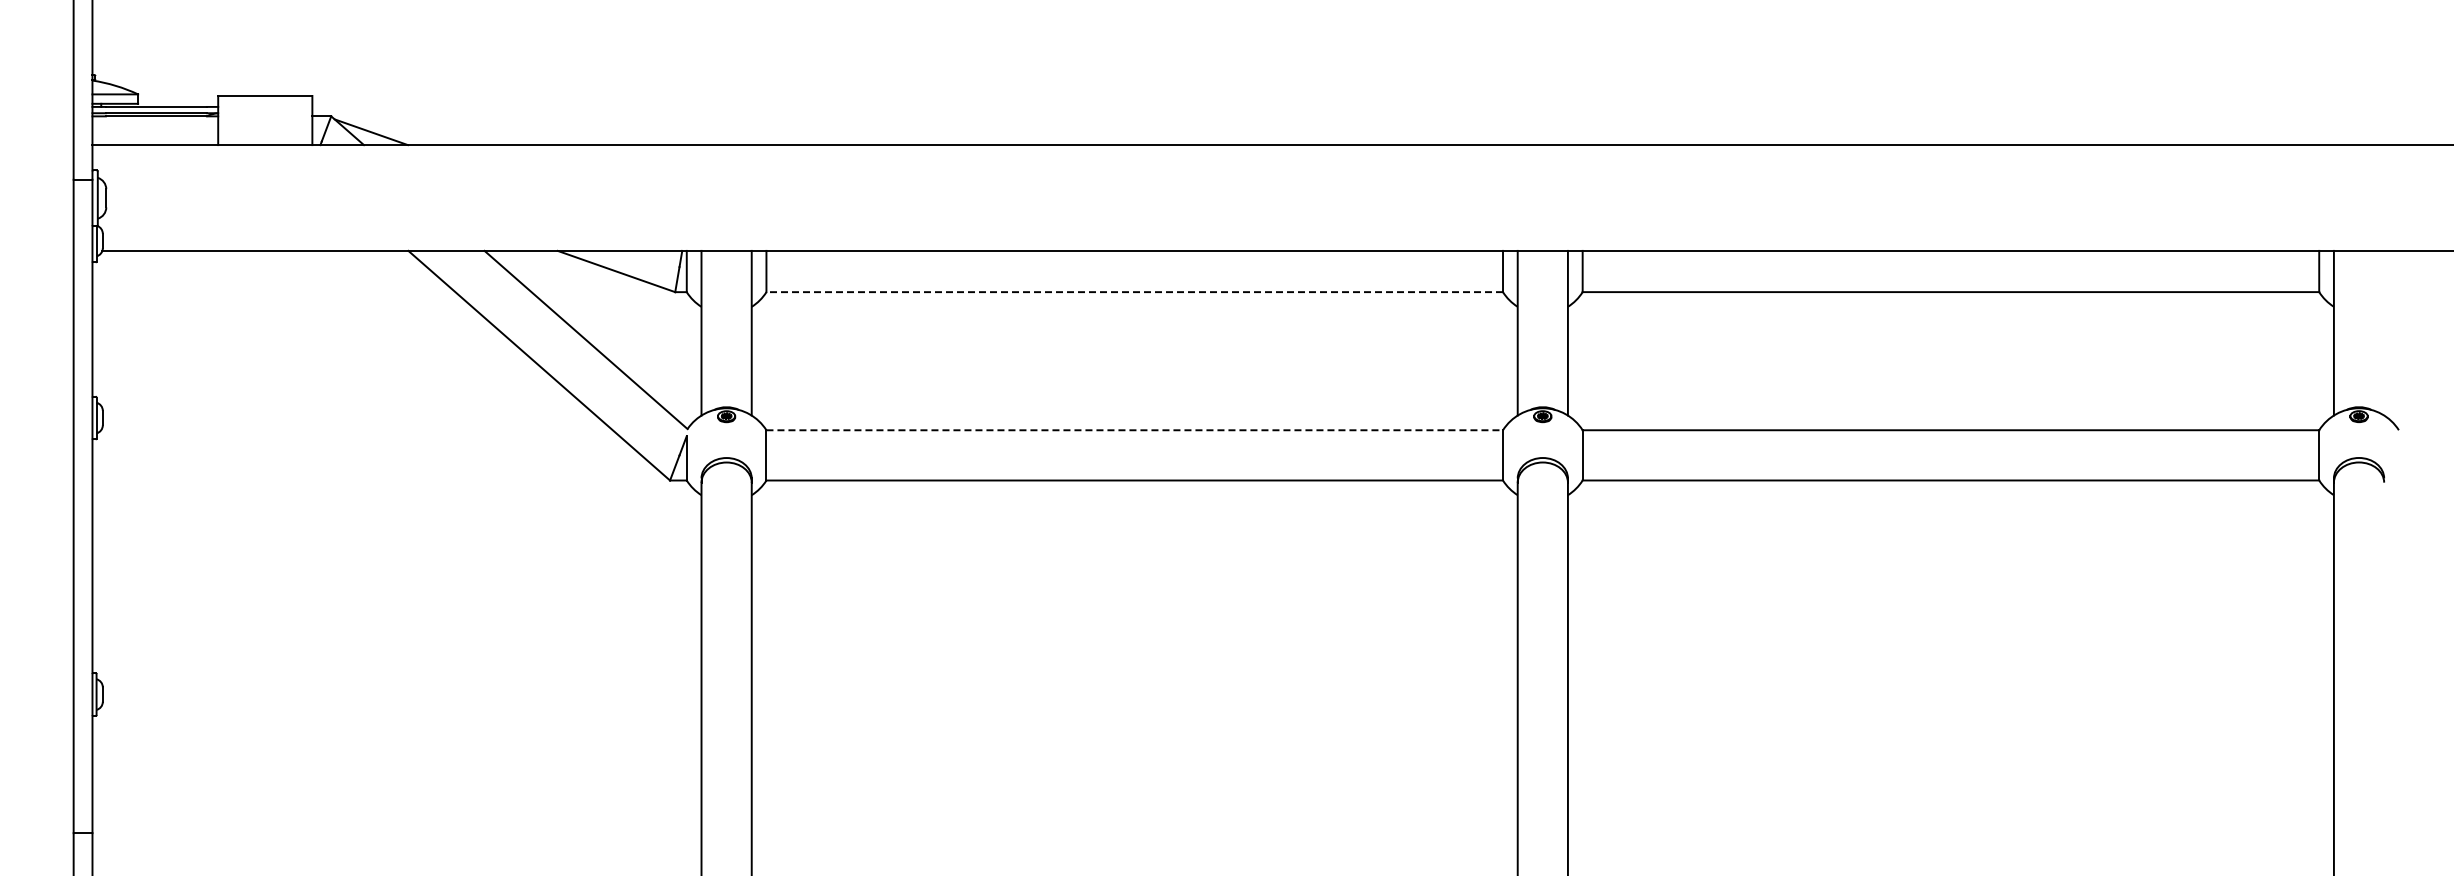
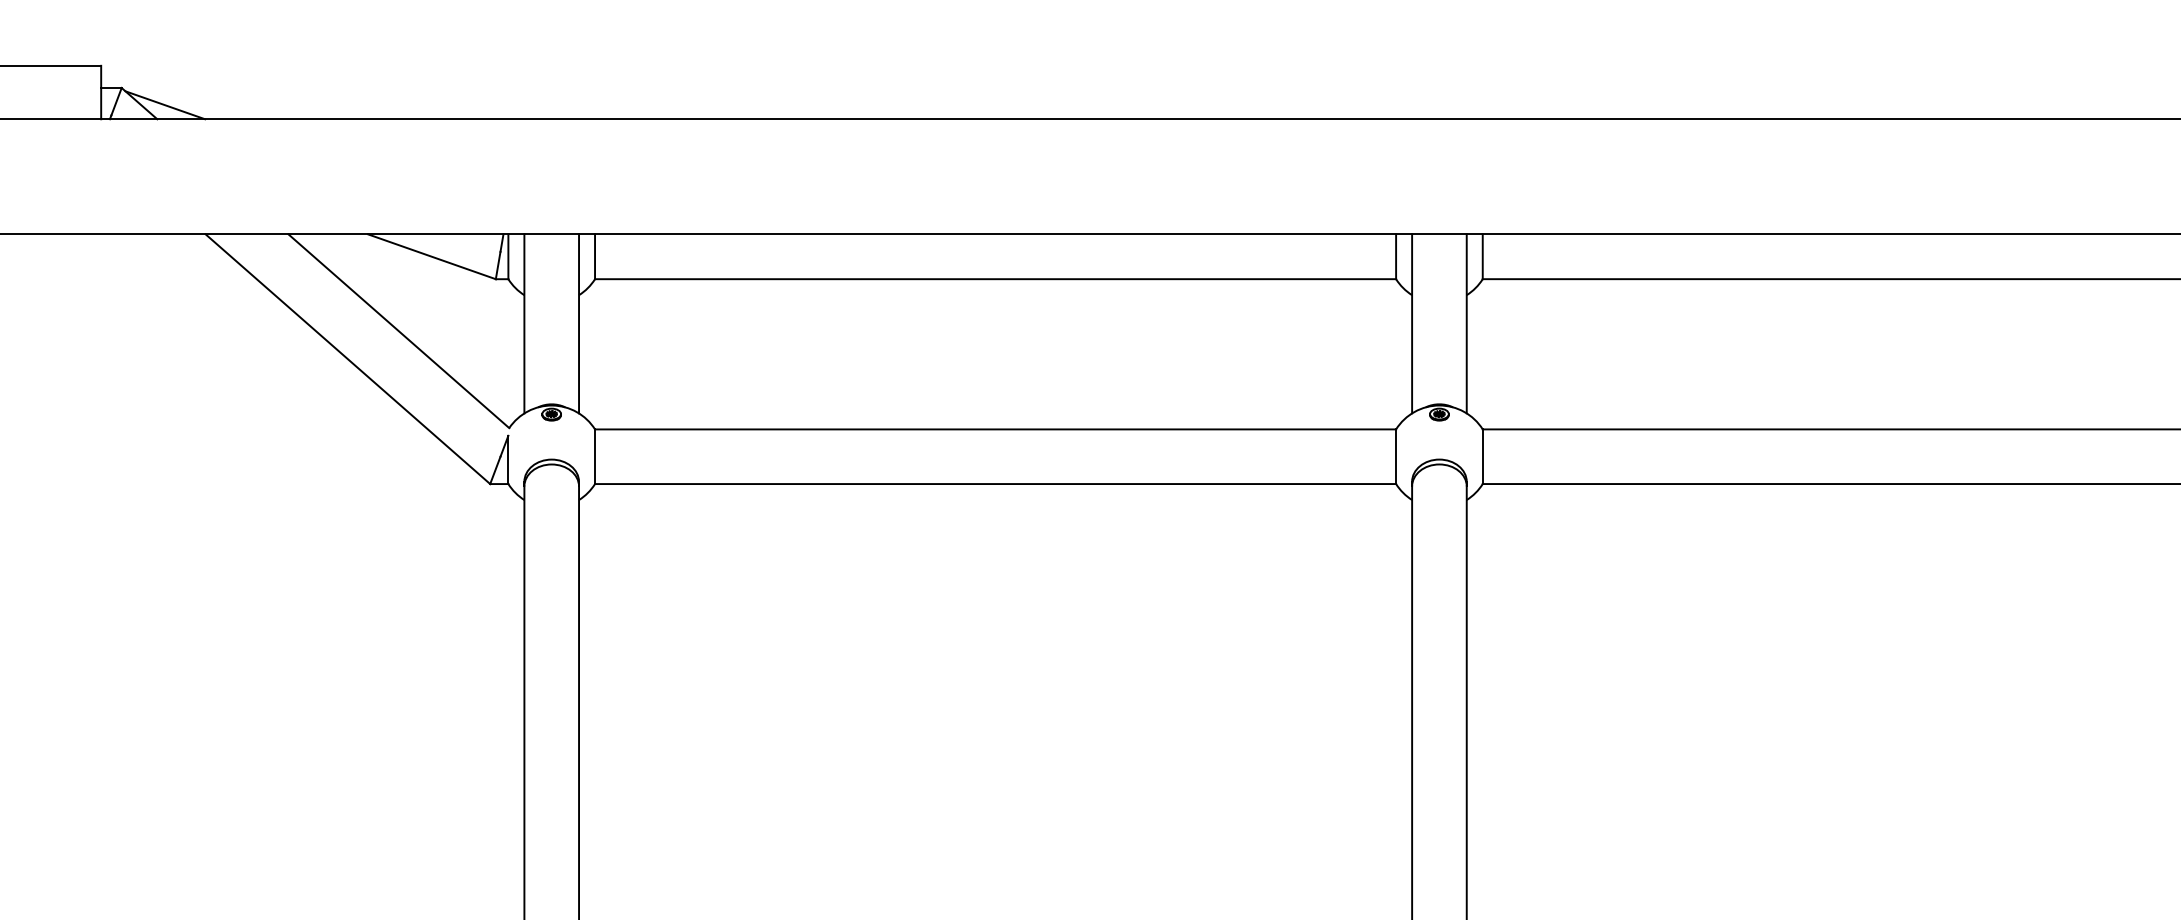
line: (1134, 292) -> (995, 279), dashed -> solid
line: (1135, 430) -> (996, 429), dashed -> solid

